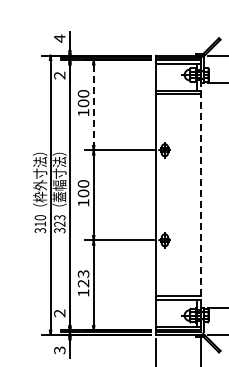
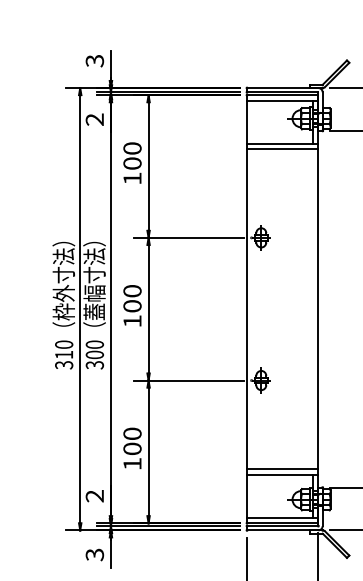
text: (59, 38) -> (94, 60), 4 -> 3
line: (93, 105) -> (148, 166), dashed -> solid
line: (200, 195) -> (317, 309), dashed -> solid
text: (59, 220) -> (94, 349), 323 -> 300
text: (83, 278) -> (132, 440), 123 -> 100

